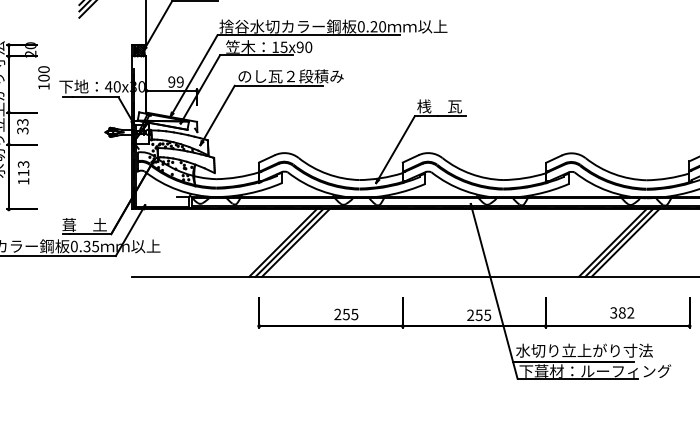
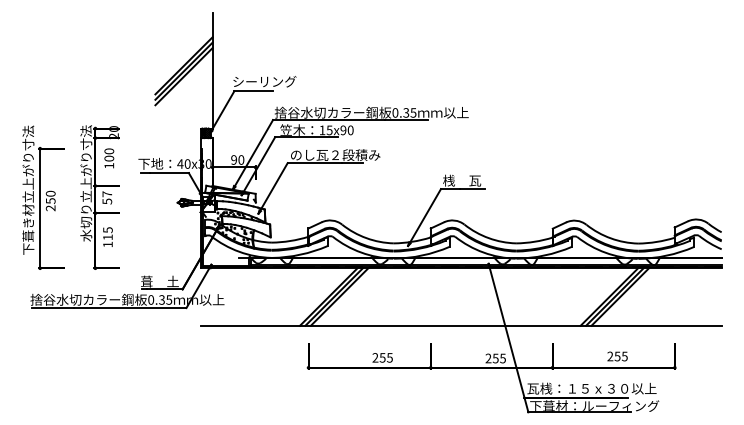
text: (377, 26) -> (409, 112), 0.20 -> 0.35
text: (44, 77) -> (109, 158), moved
text: (180, 81) -> (241, 159), 99 -> 90
text: (23, 126) -> (107, 197), 33 -> 57
text: (23, 163) -> (107, 229), 113 -> 115
text: (622, 312) -> (617, 356), 382 -> 255
text: (591, 350) -> (591, 388), 水切り立上がり寸法 -> 瓦桟：１５ｘ３０以上

